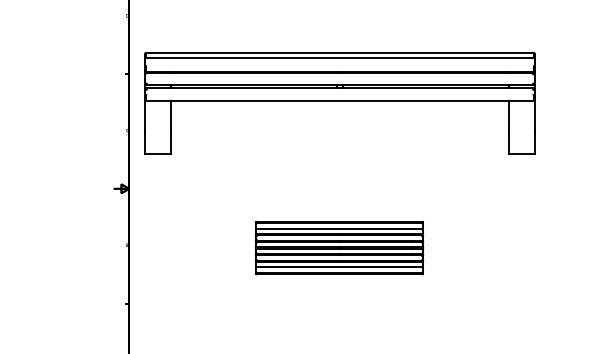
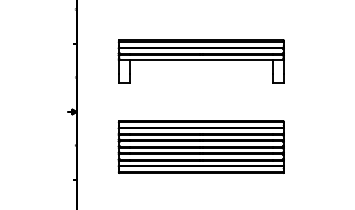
part: (338, 103) -> (200, 61), size x0.71
part: (338, 247) -> (200, 146), size x1.67

